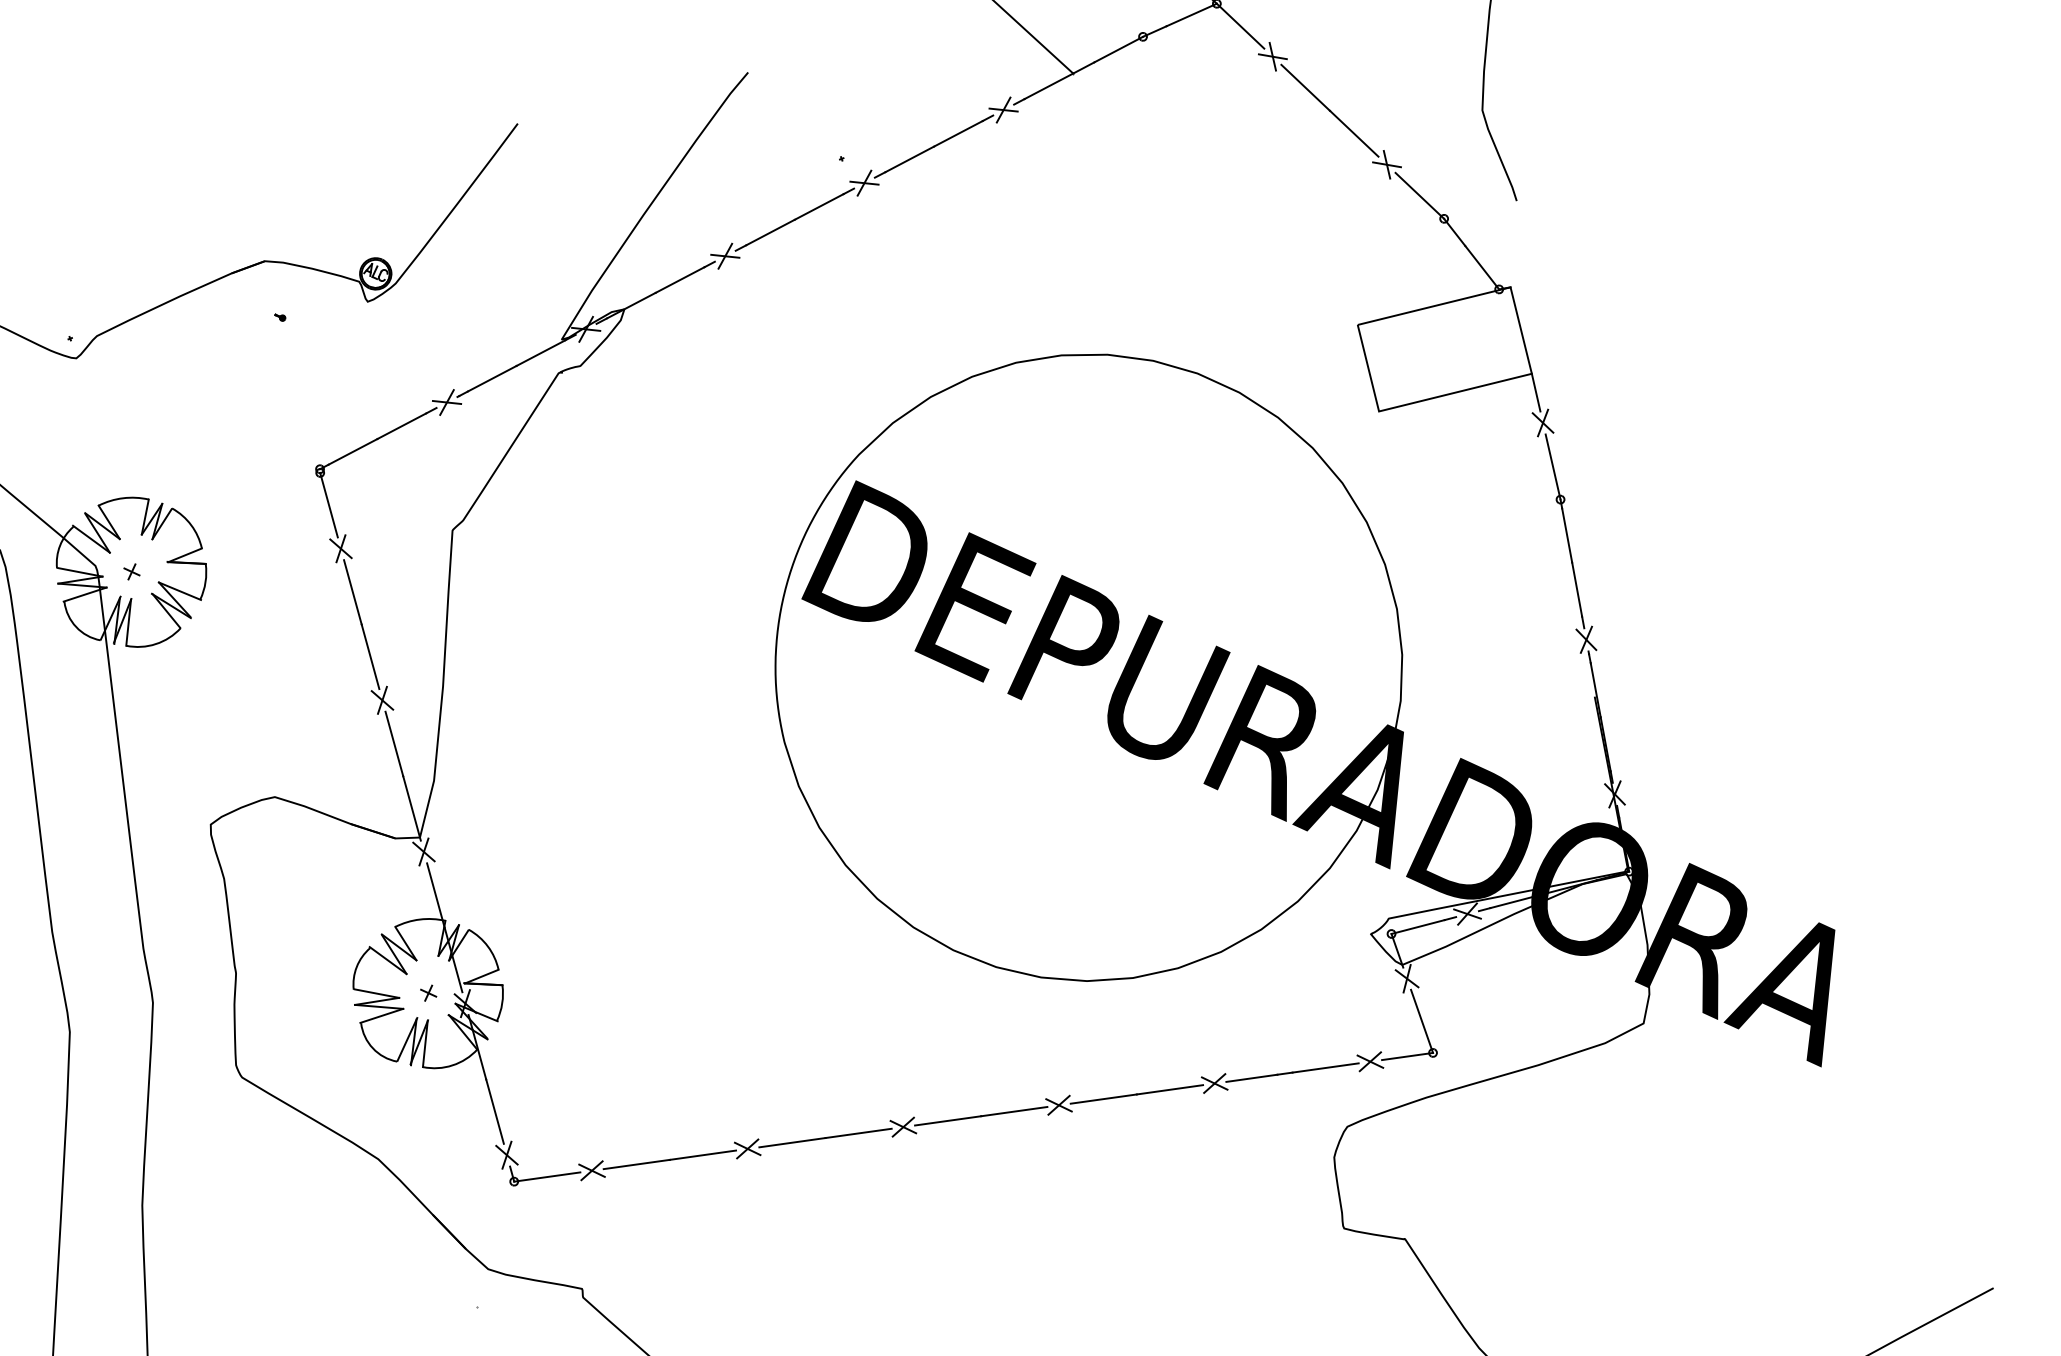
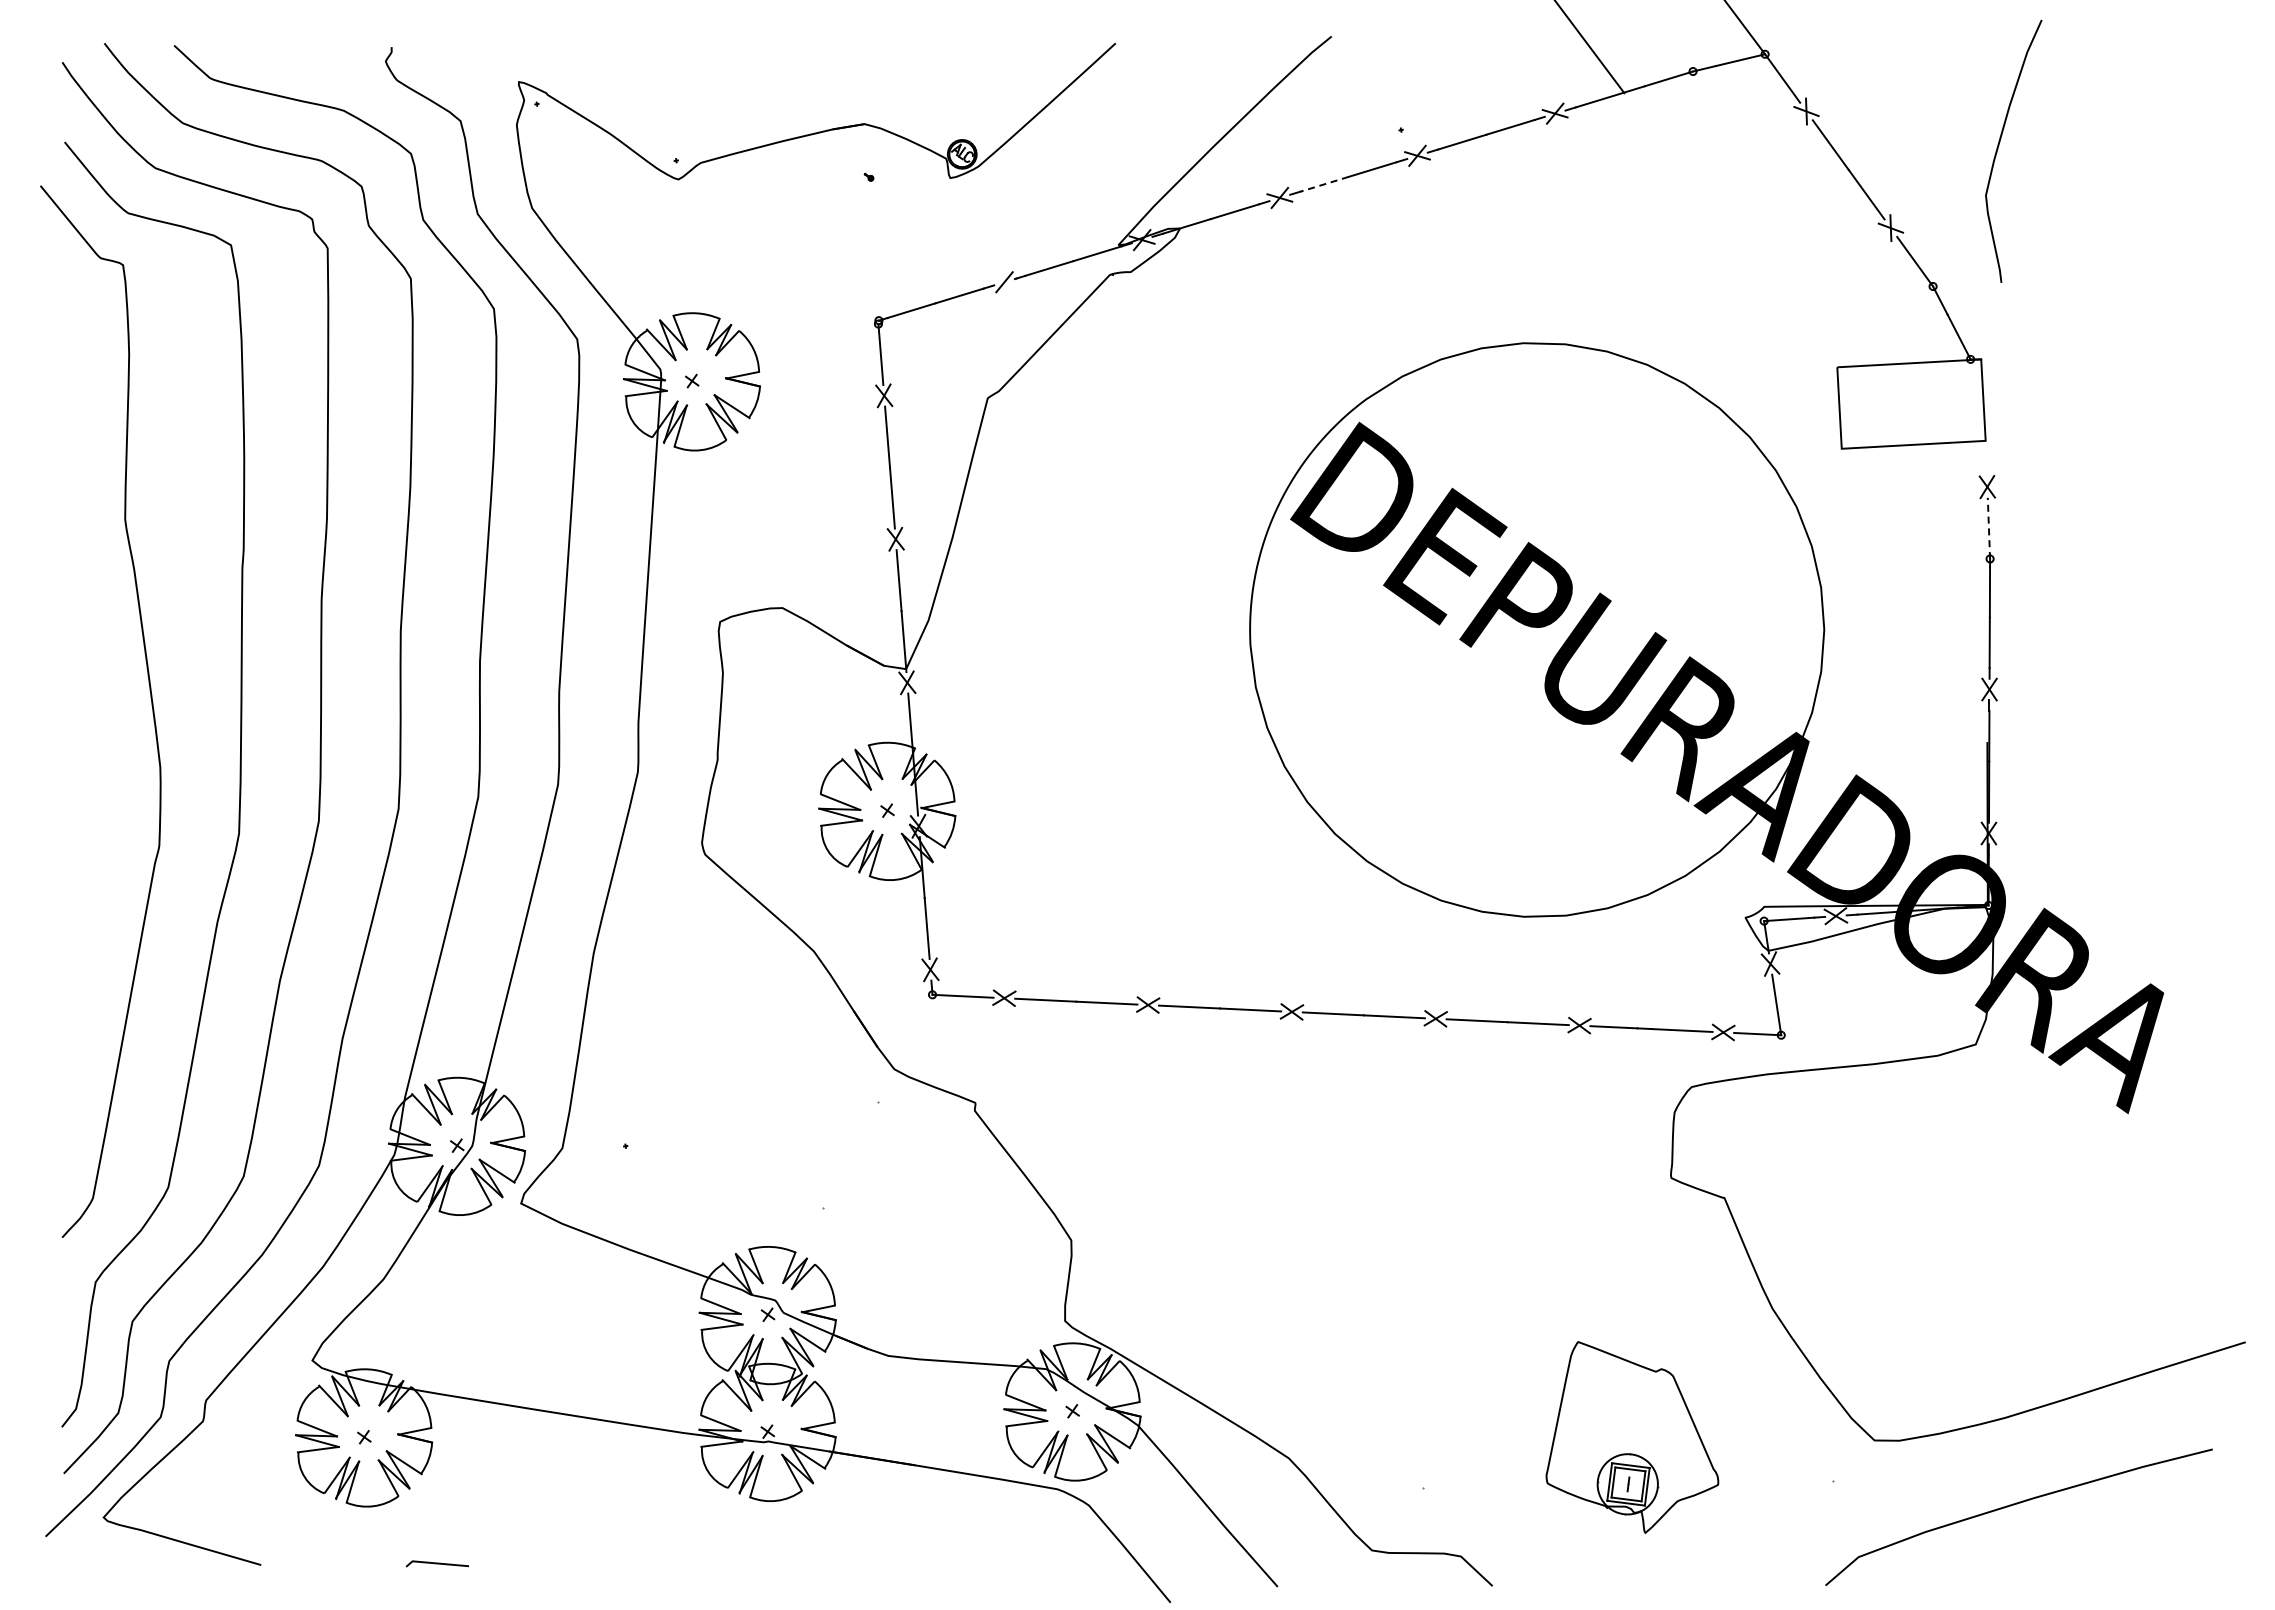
line: (770, 232) -> (1324, 184), solid -> dashed
line: (1535, 392) -> (1985, 458), removed
line: (446, 401) -> (1004, 281), removed
line: (1552, 467) -> (1988, 528), solid -> dashed

